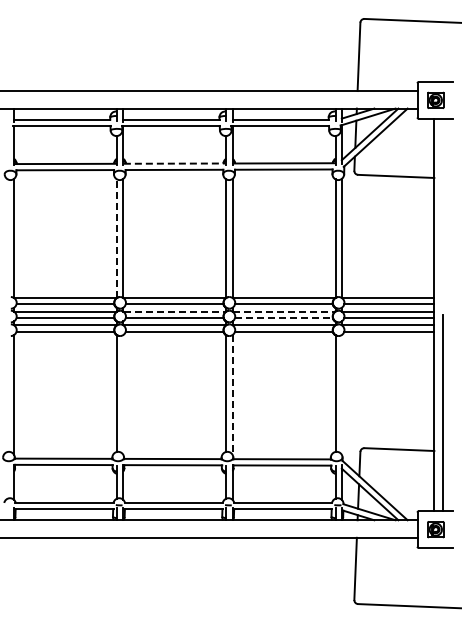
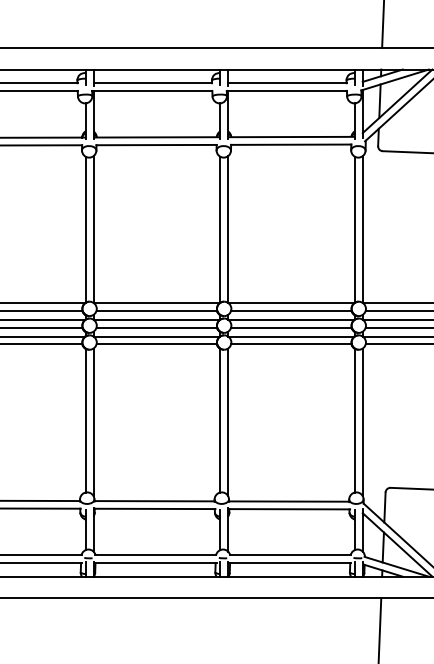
line: (174, 163) -> (156, 137), dashed -> solid
line: (117, 238) -> (86, 229), dashed -> solid
line: (175, 311) -> (157, 319), dashed -> solid
line: (284, 311) -> (292, 319), dashed -> solid
line: (283, 318) -> (290, 328), dashed -> solid
line: (123, 394) -> (93, 421), added
line: (232, 394) -> (228, 421), dashed -> solid
line: (341, 394) -> (362, 421), added

